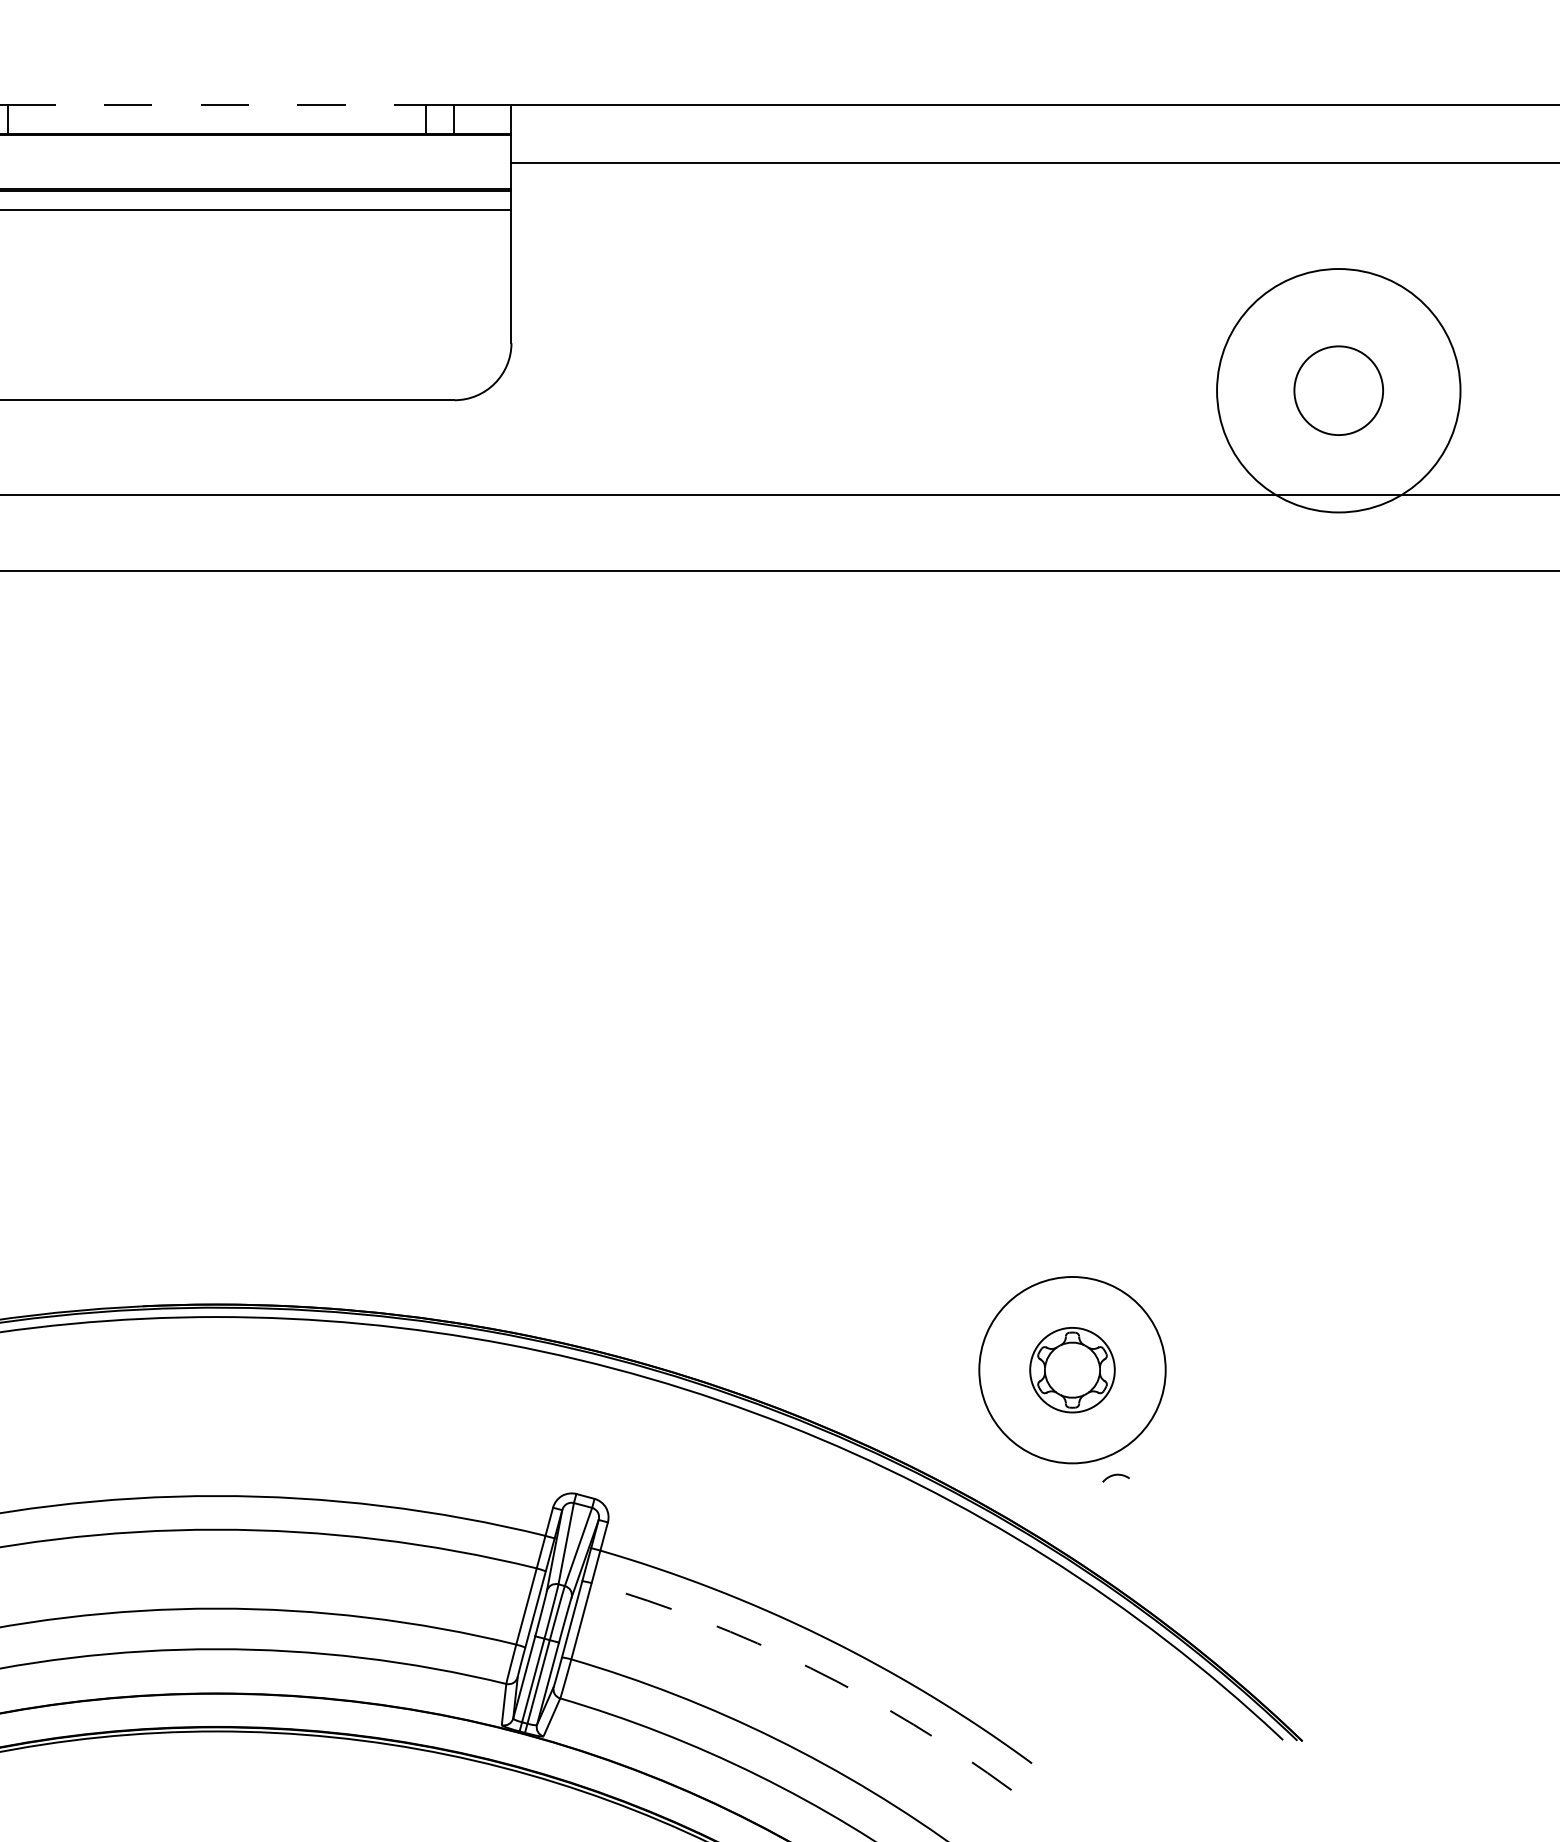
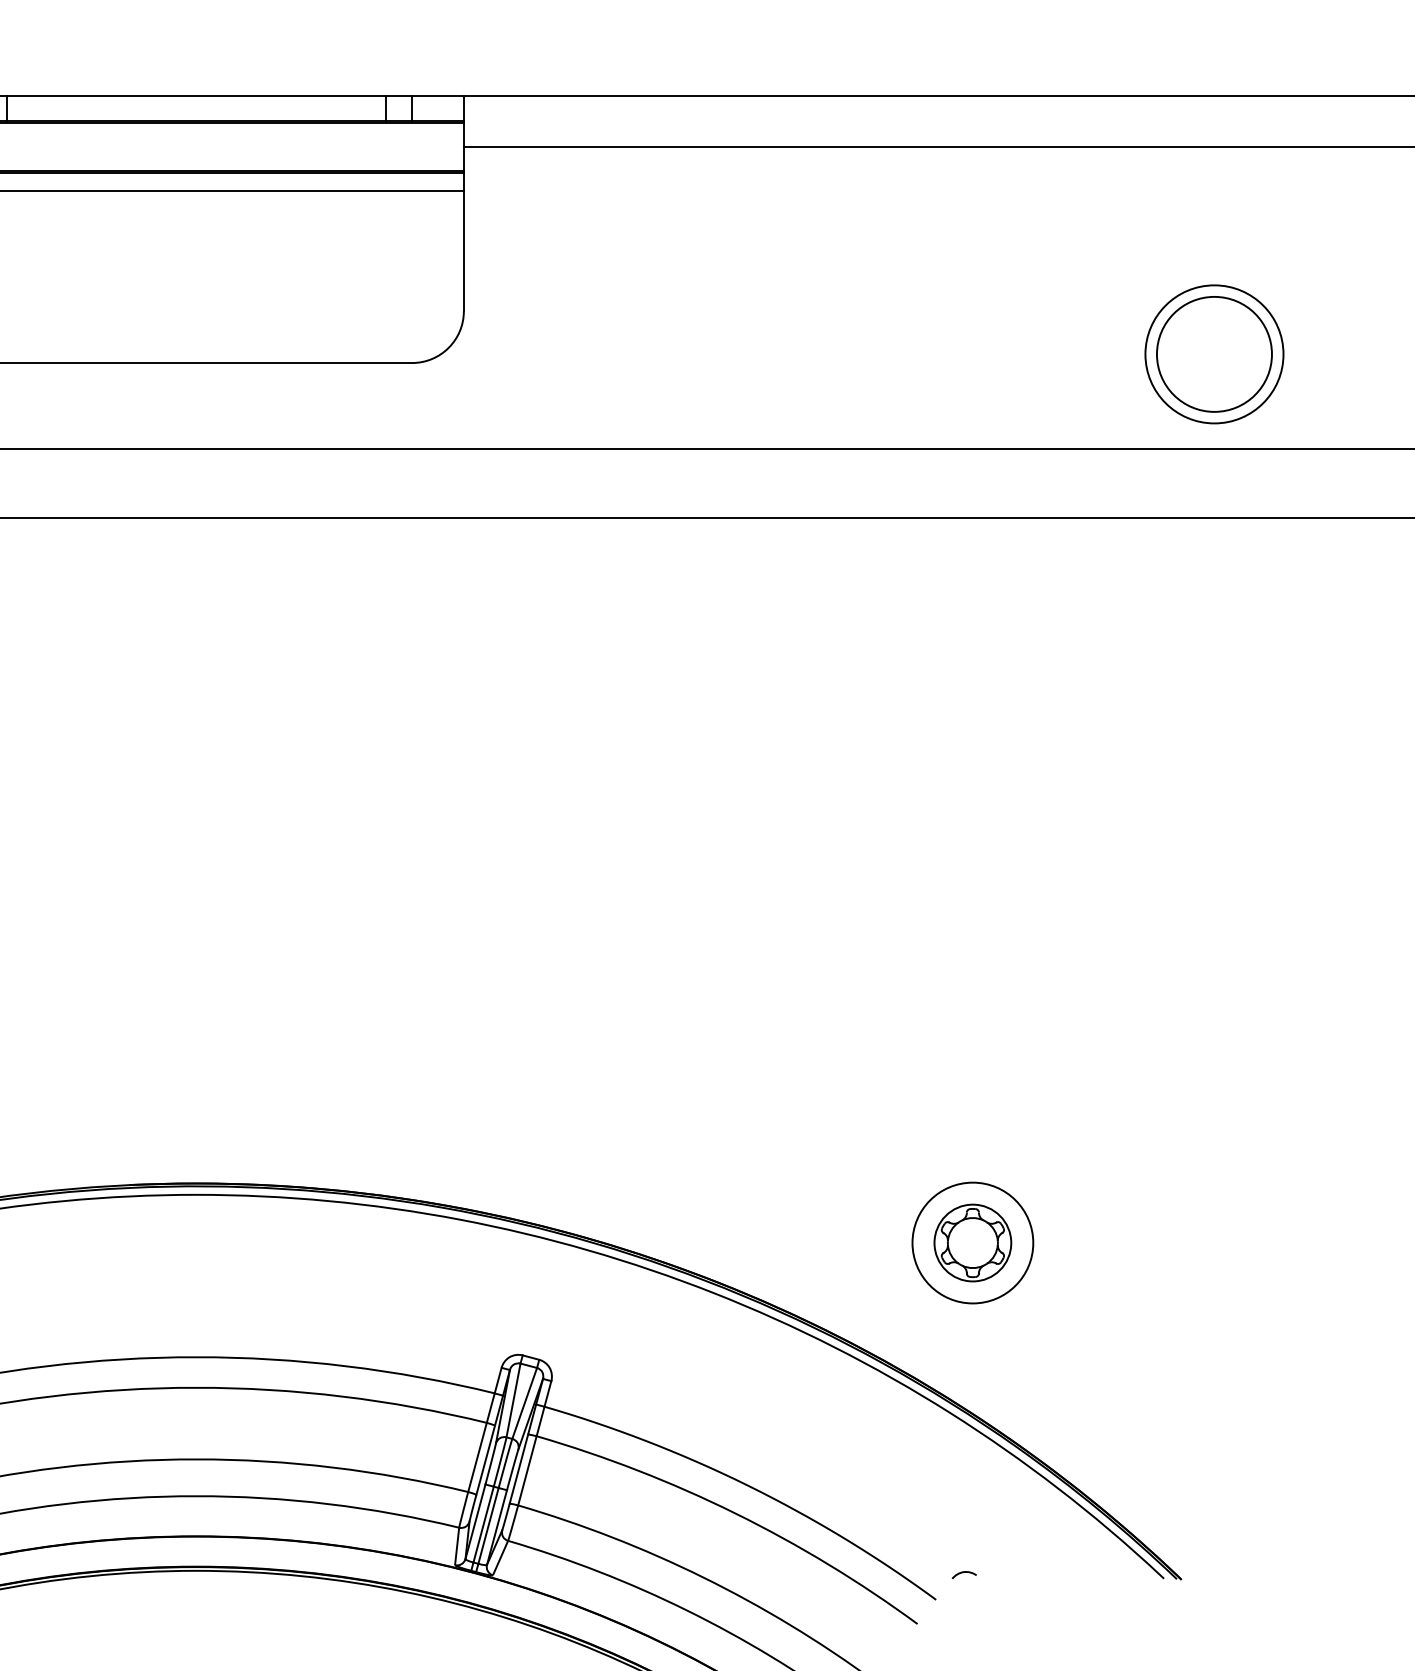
line: (217, 105) -> (197, 95), dashed -> solid
circle: (1338, 390) -> (1214, 354), size x0.62
circle: (1338, 390) -> (1214, 354), size x1.43
circle: (1072, 1369) -> (972, 1242), size x0.71
curve: (1115, 1475) -> (963, 1572), moved
arc: (810, 1668) -> (735, 1513), dashed -> solid

